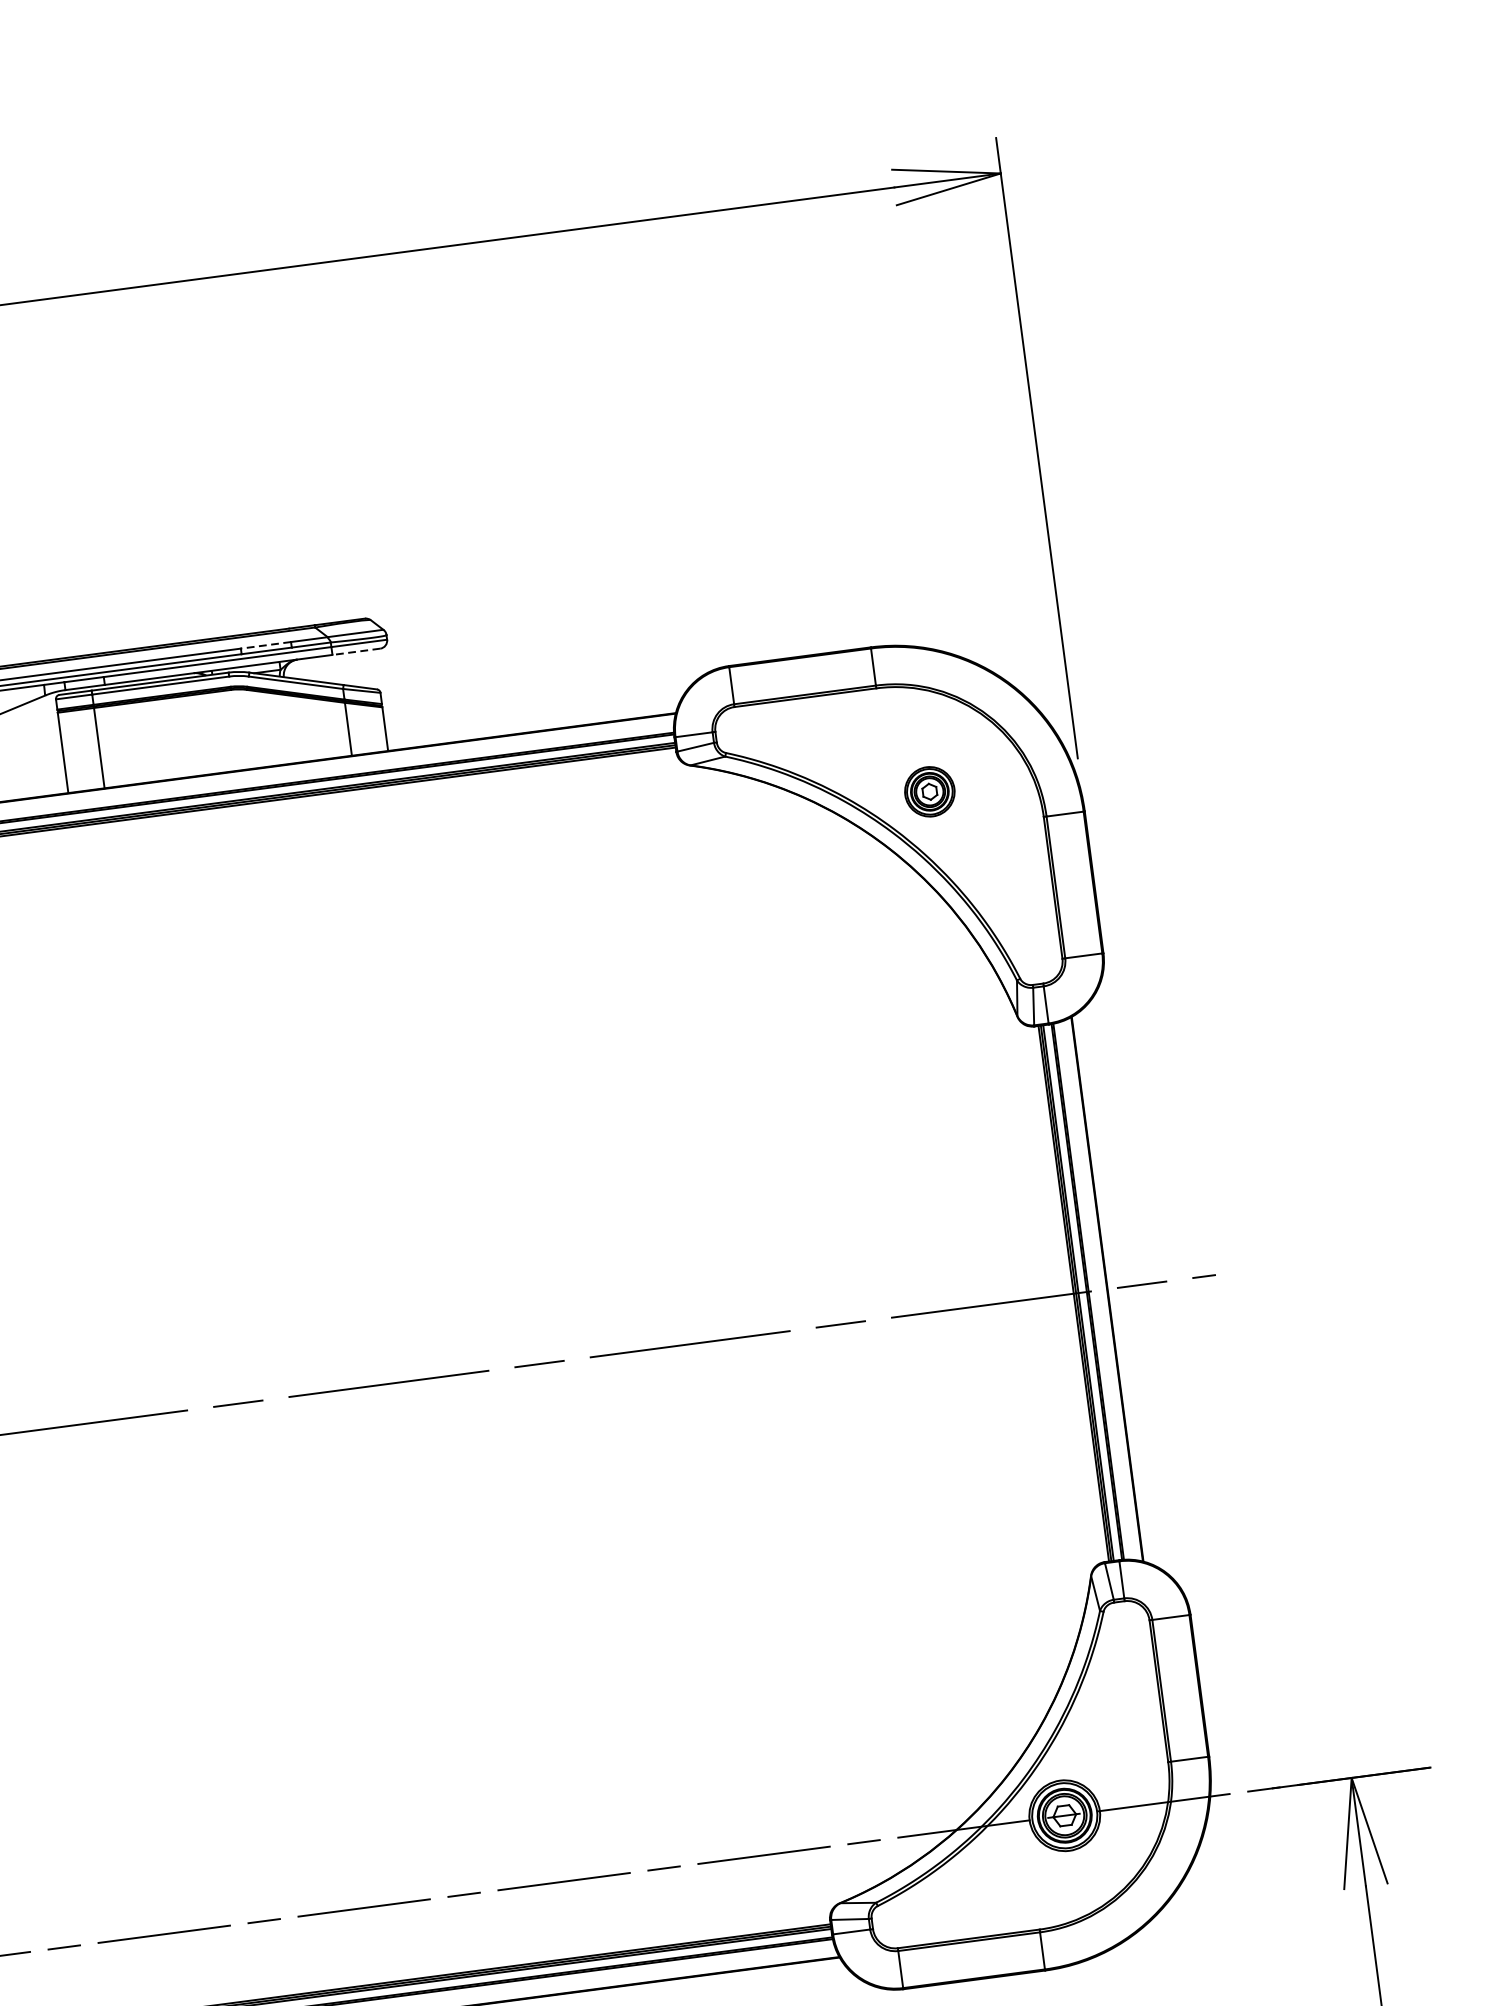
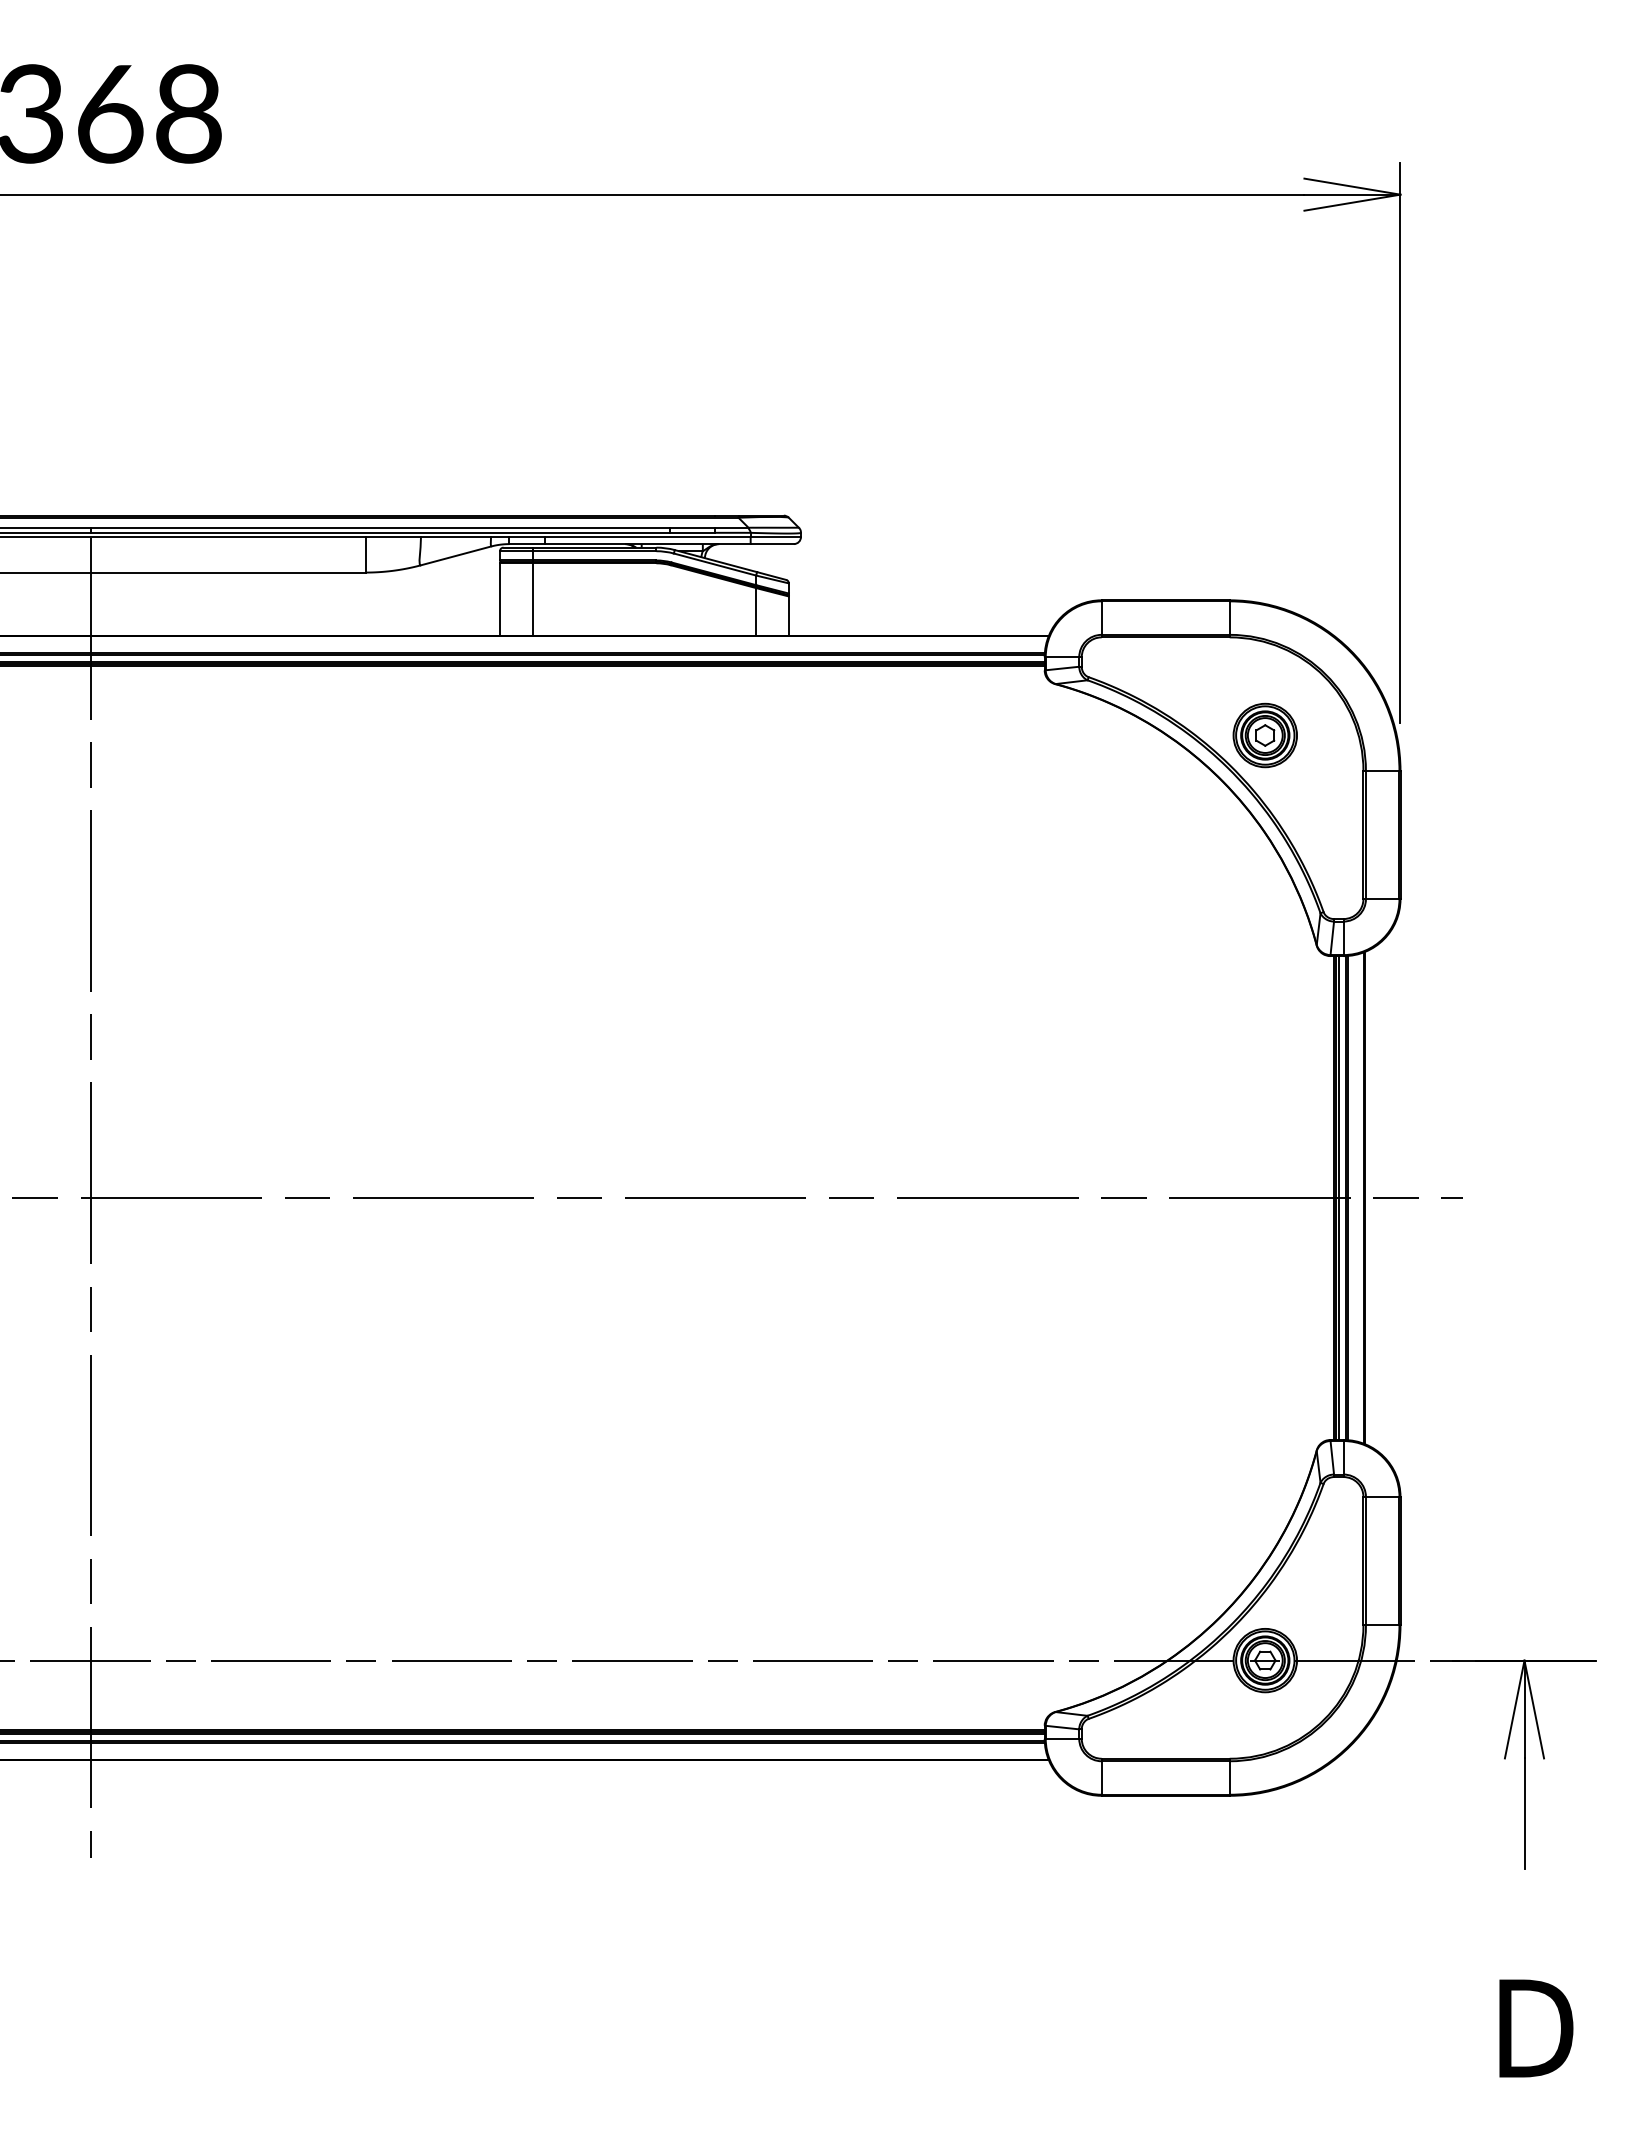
line: (265, 645) -> (692, 527), dashed -> solid
line: (356, 652) -> (772, 544), dashed -> solid
part: (929, 791) -> (1264, 735), size x1.43

